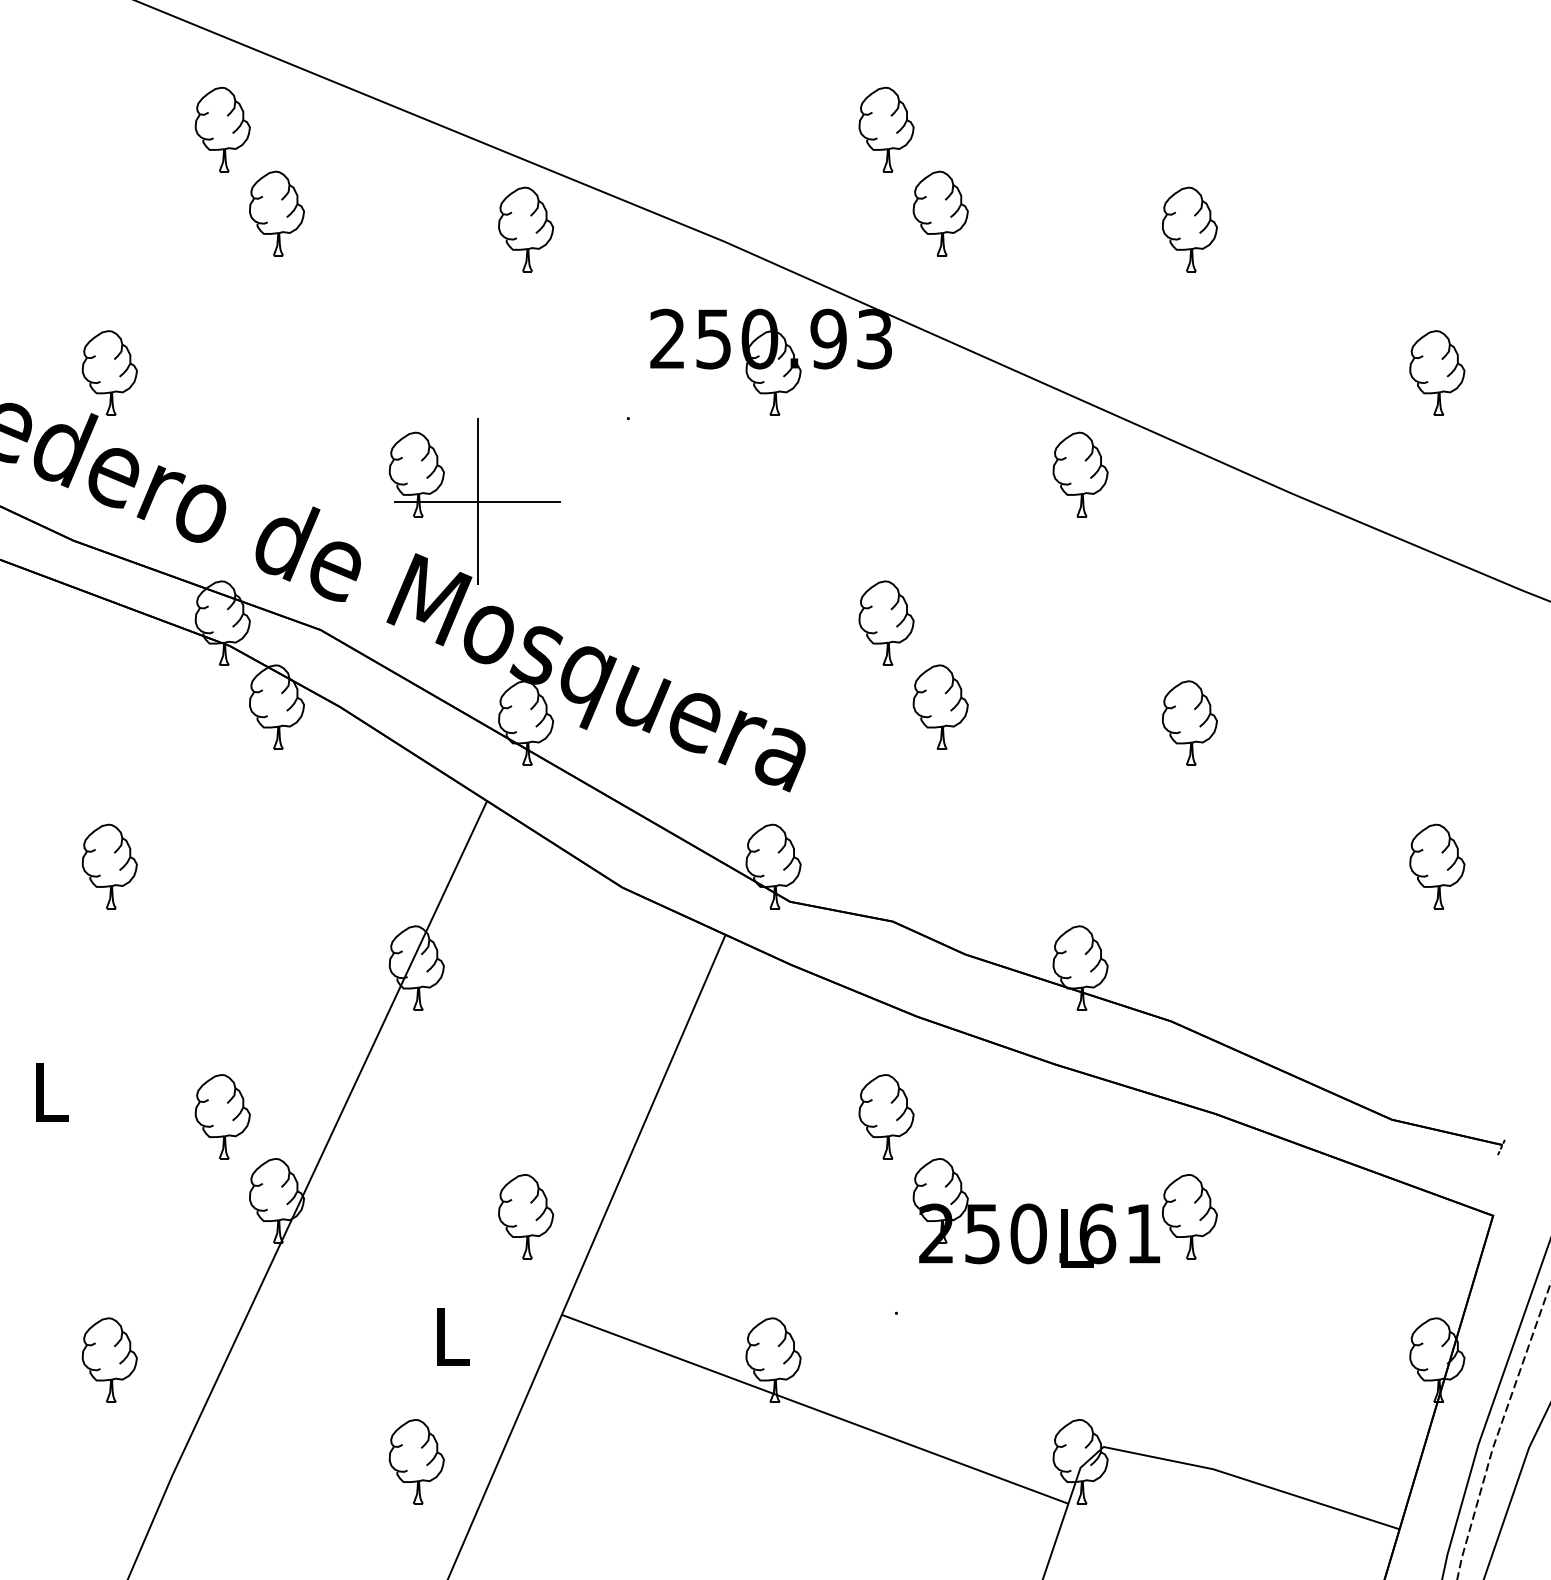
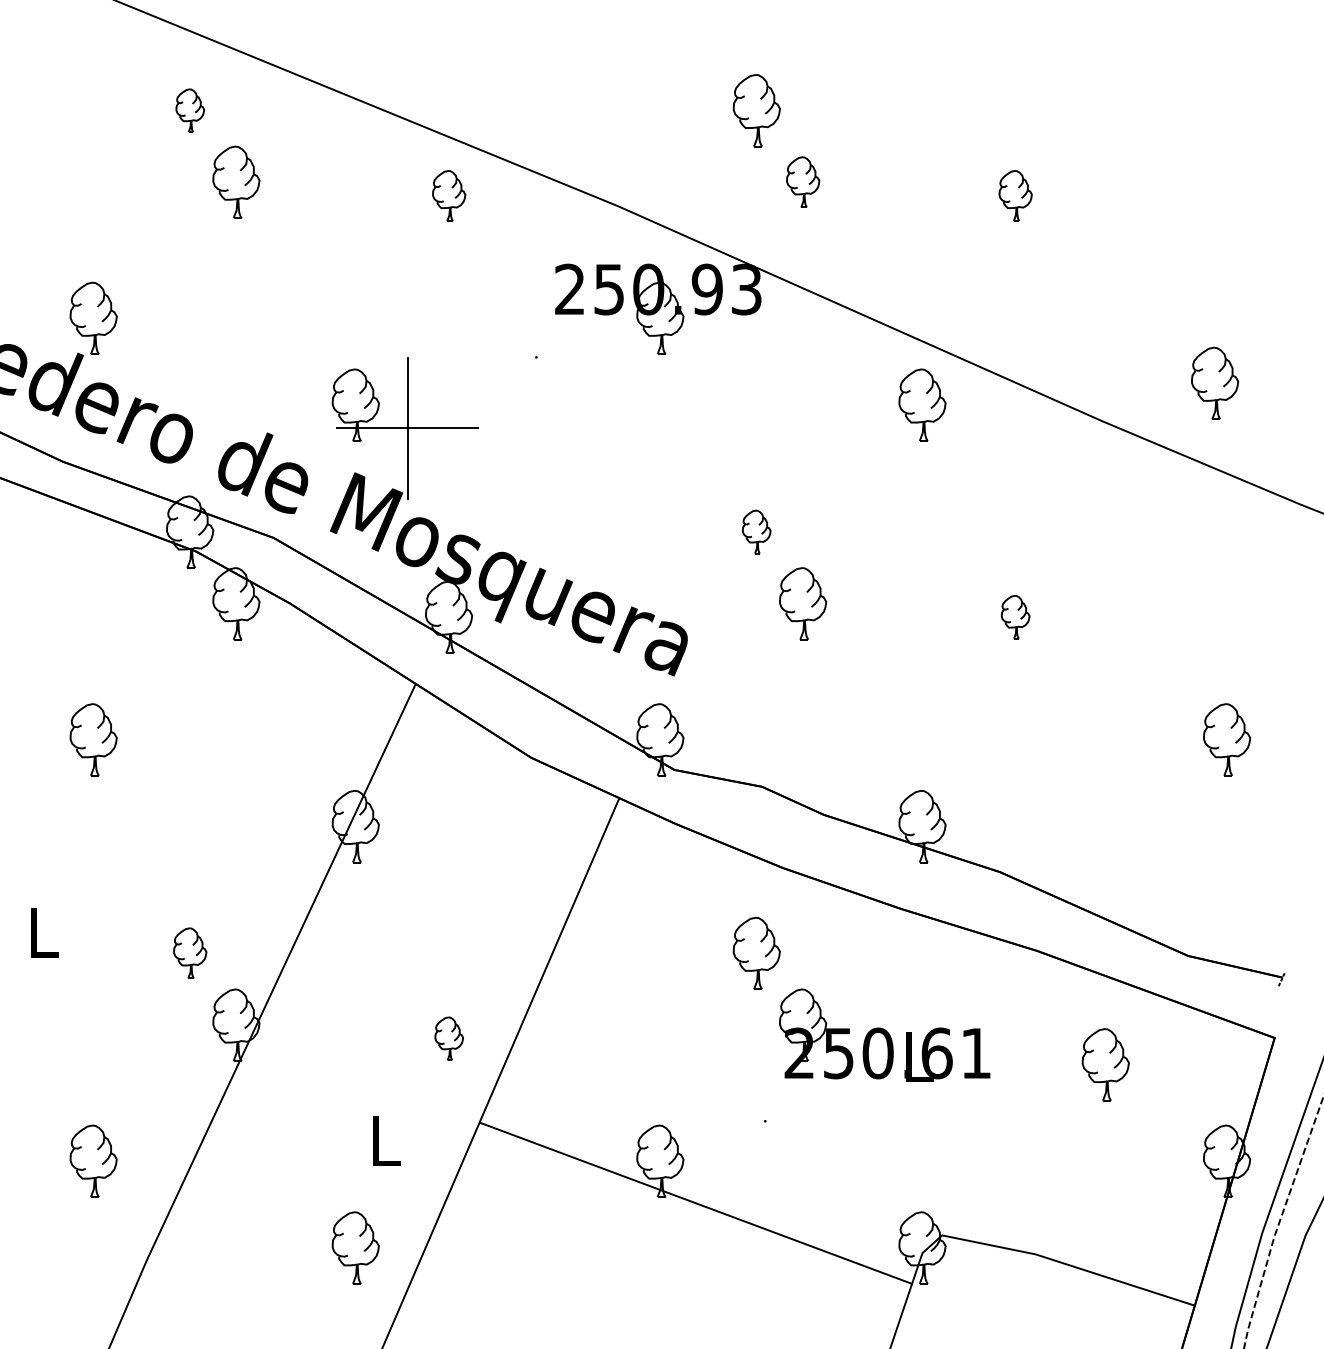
part: (223, 129) -> (190, 110), size x0.6
part: (941, 212) -> (803, 181), size x0.7
part: (526, 228) -> (449, 195), size x0.7
part: (1189, 228) -> (1015, 195), size x0.7
part: (1437, 371) -> (1215, 382), moved
part: (886, 622) -> (756, 531), size x0.6
part: (1189, 722) -> (1015, 616), size x0.6
part: (223, 1115) -> (190, 952), size x0.7
part: (526, 1216) -> (449, 1038), size x0.6
part: (1189, 1216) -> (1105, 1064), moved

